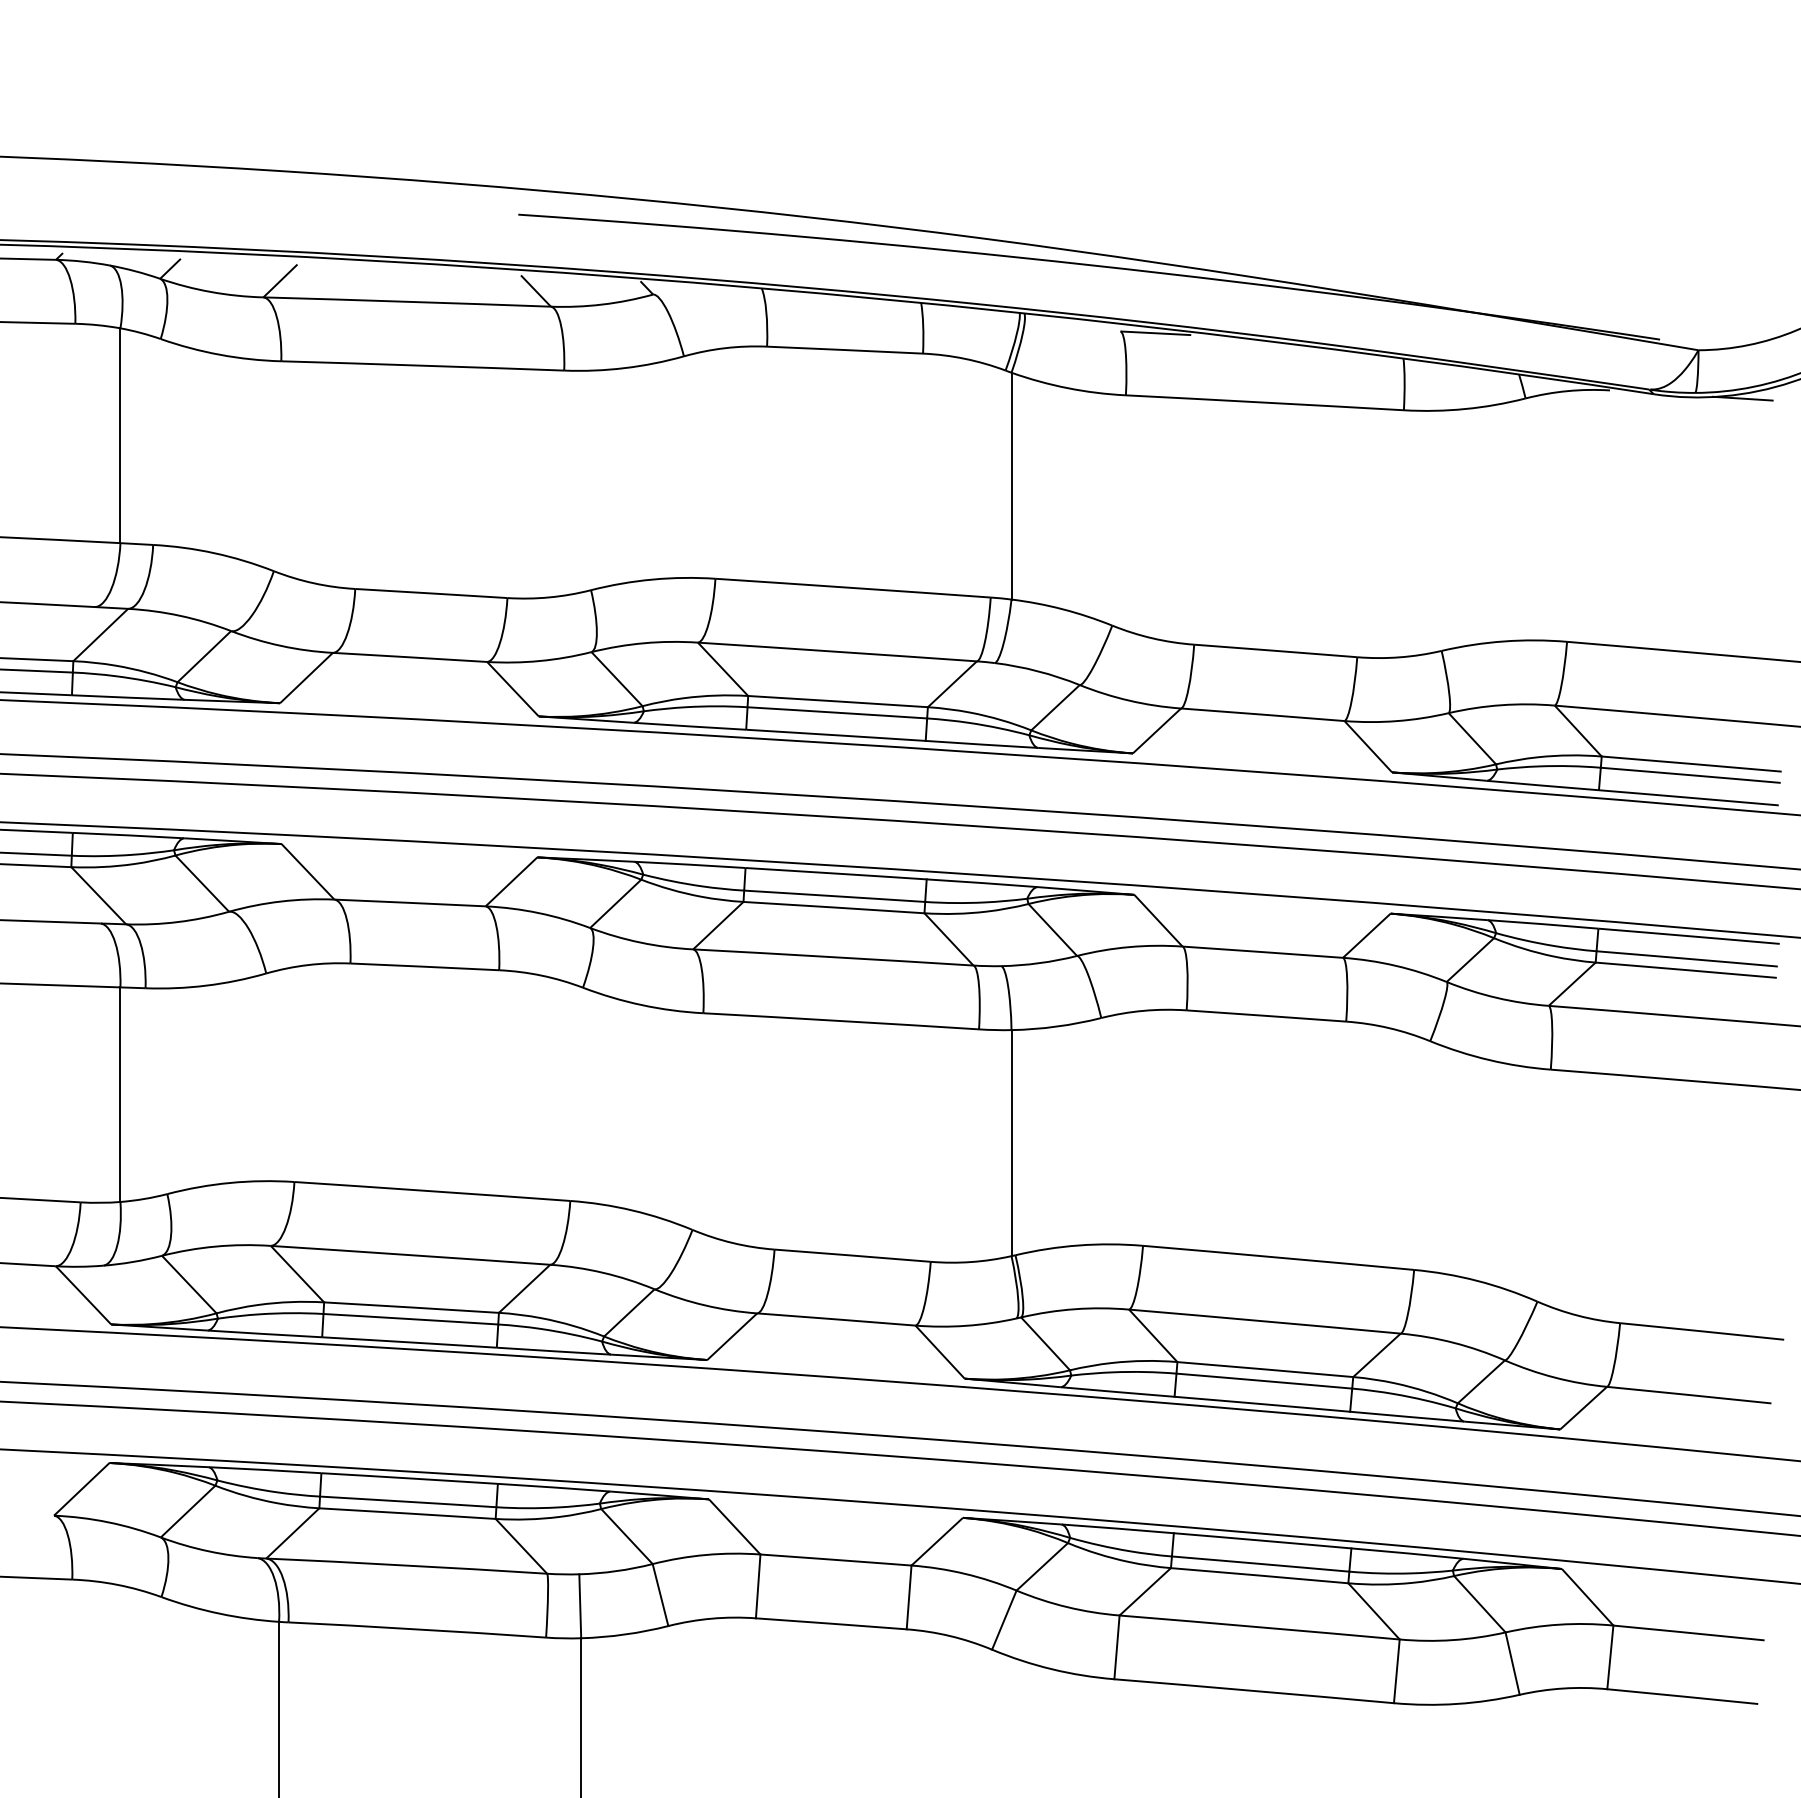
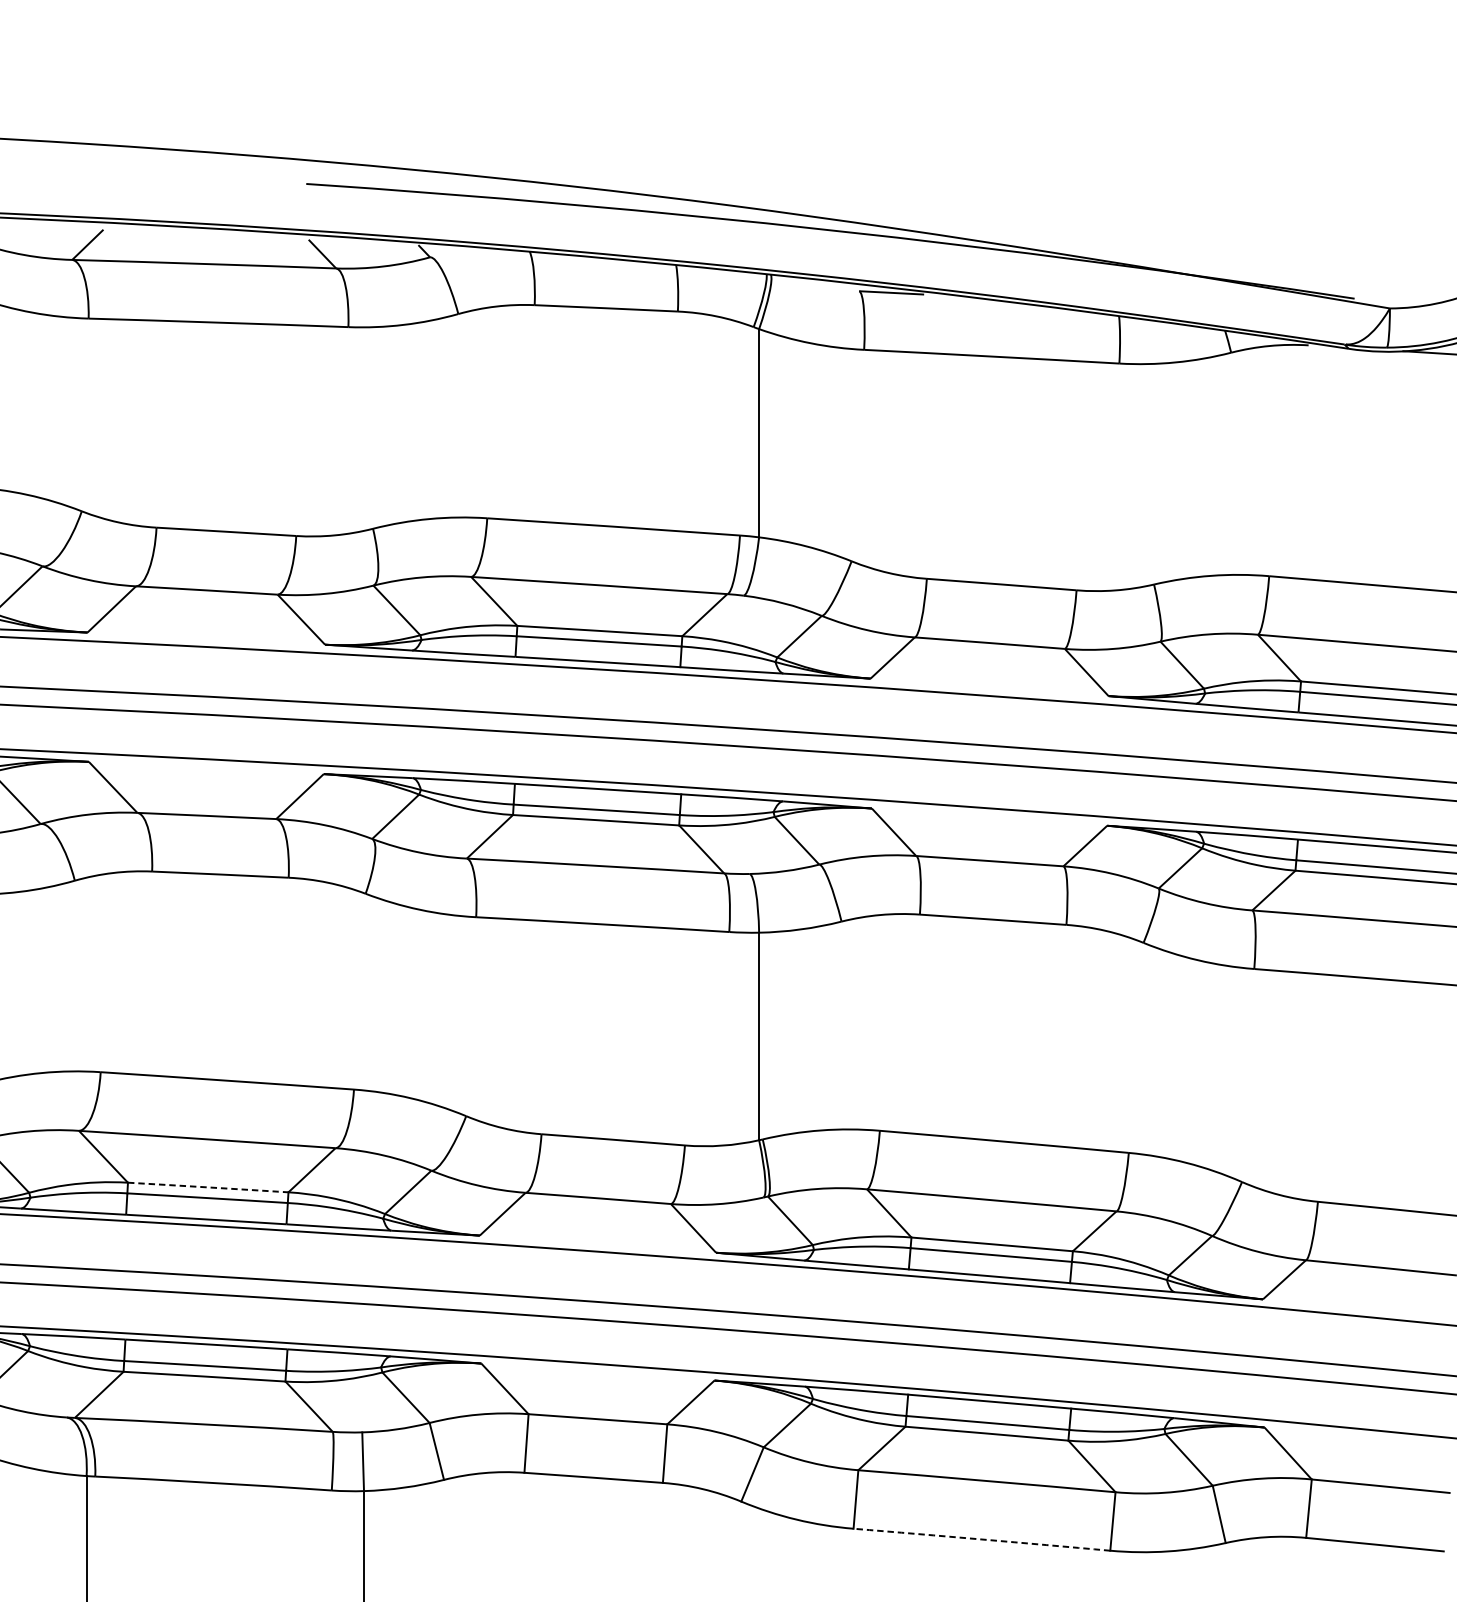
arc: (411, 1307) -> (208, 1187), solid -> dashed
arc: (1254, 1690) -> (982, 1539), solid -> dashed

